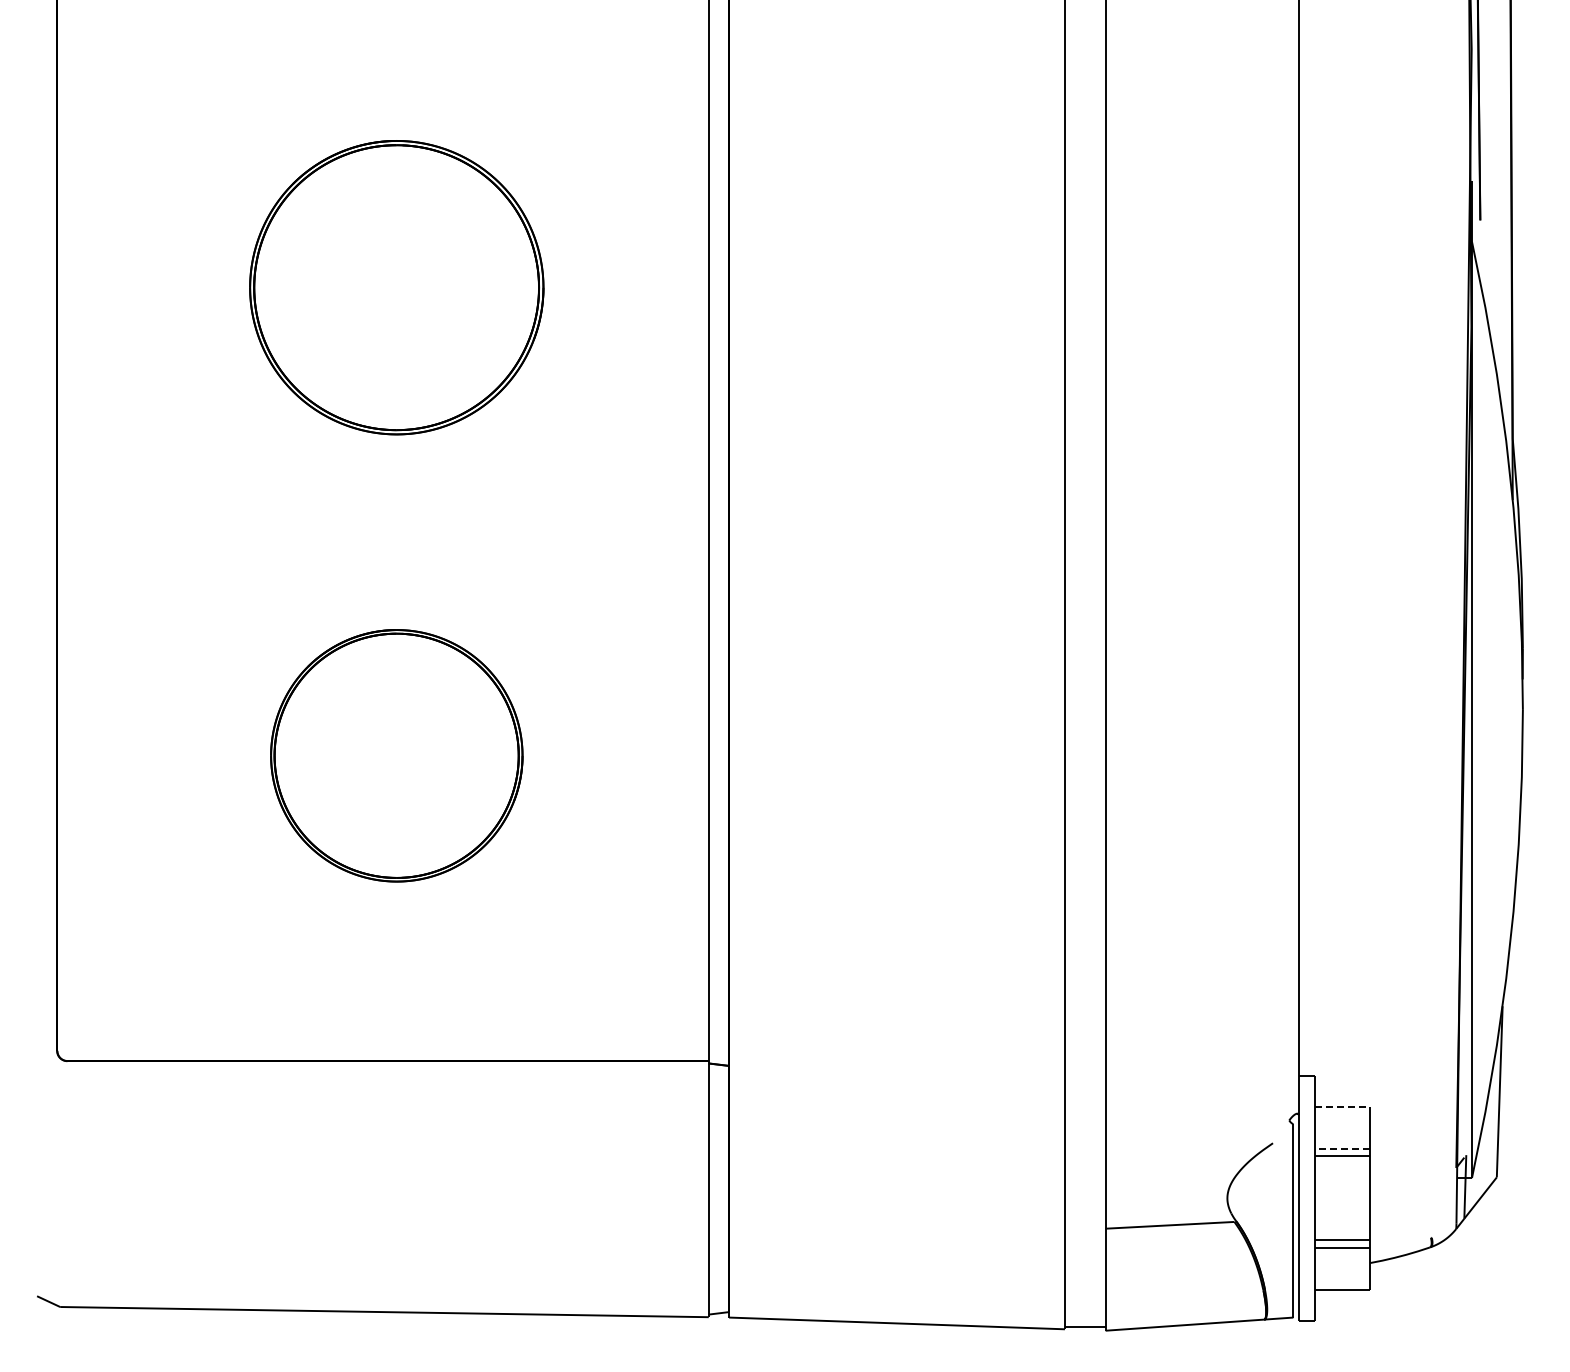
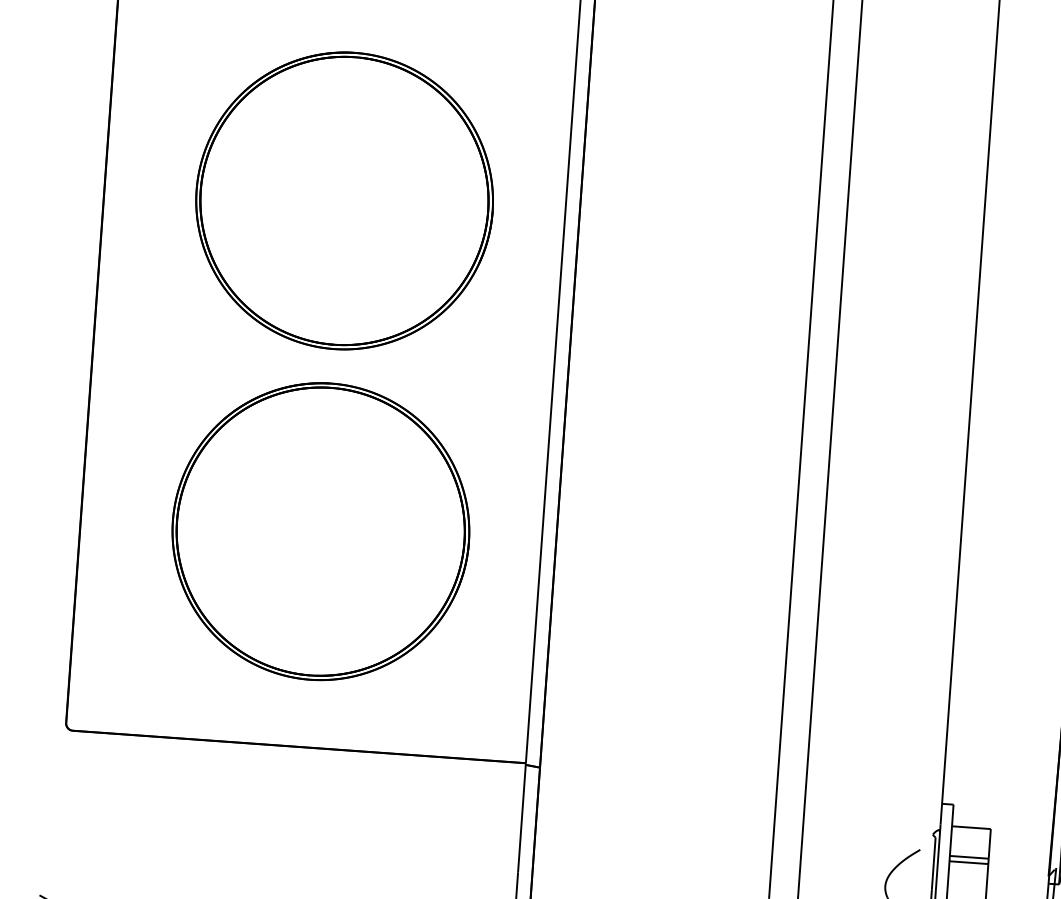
part: (396, 287) -> (344, 200), size x1.43
part: (396, 755) -> (320, 531), size x1.67
line: (1343, 1106) -> (971, 827), dashed -> solid
line: (1342, 1148) -> (969, 857), dashed -> solid

